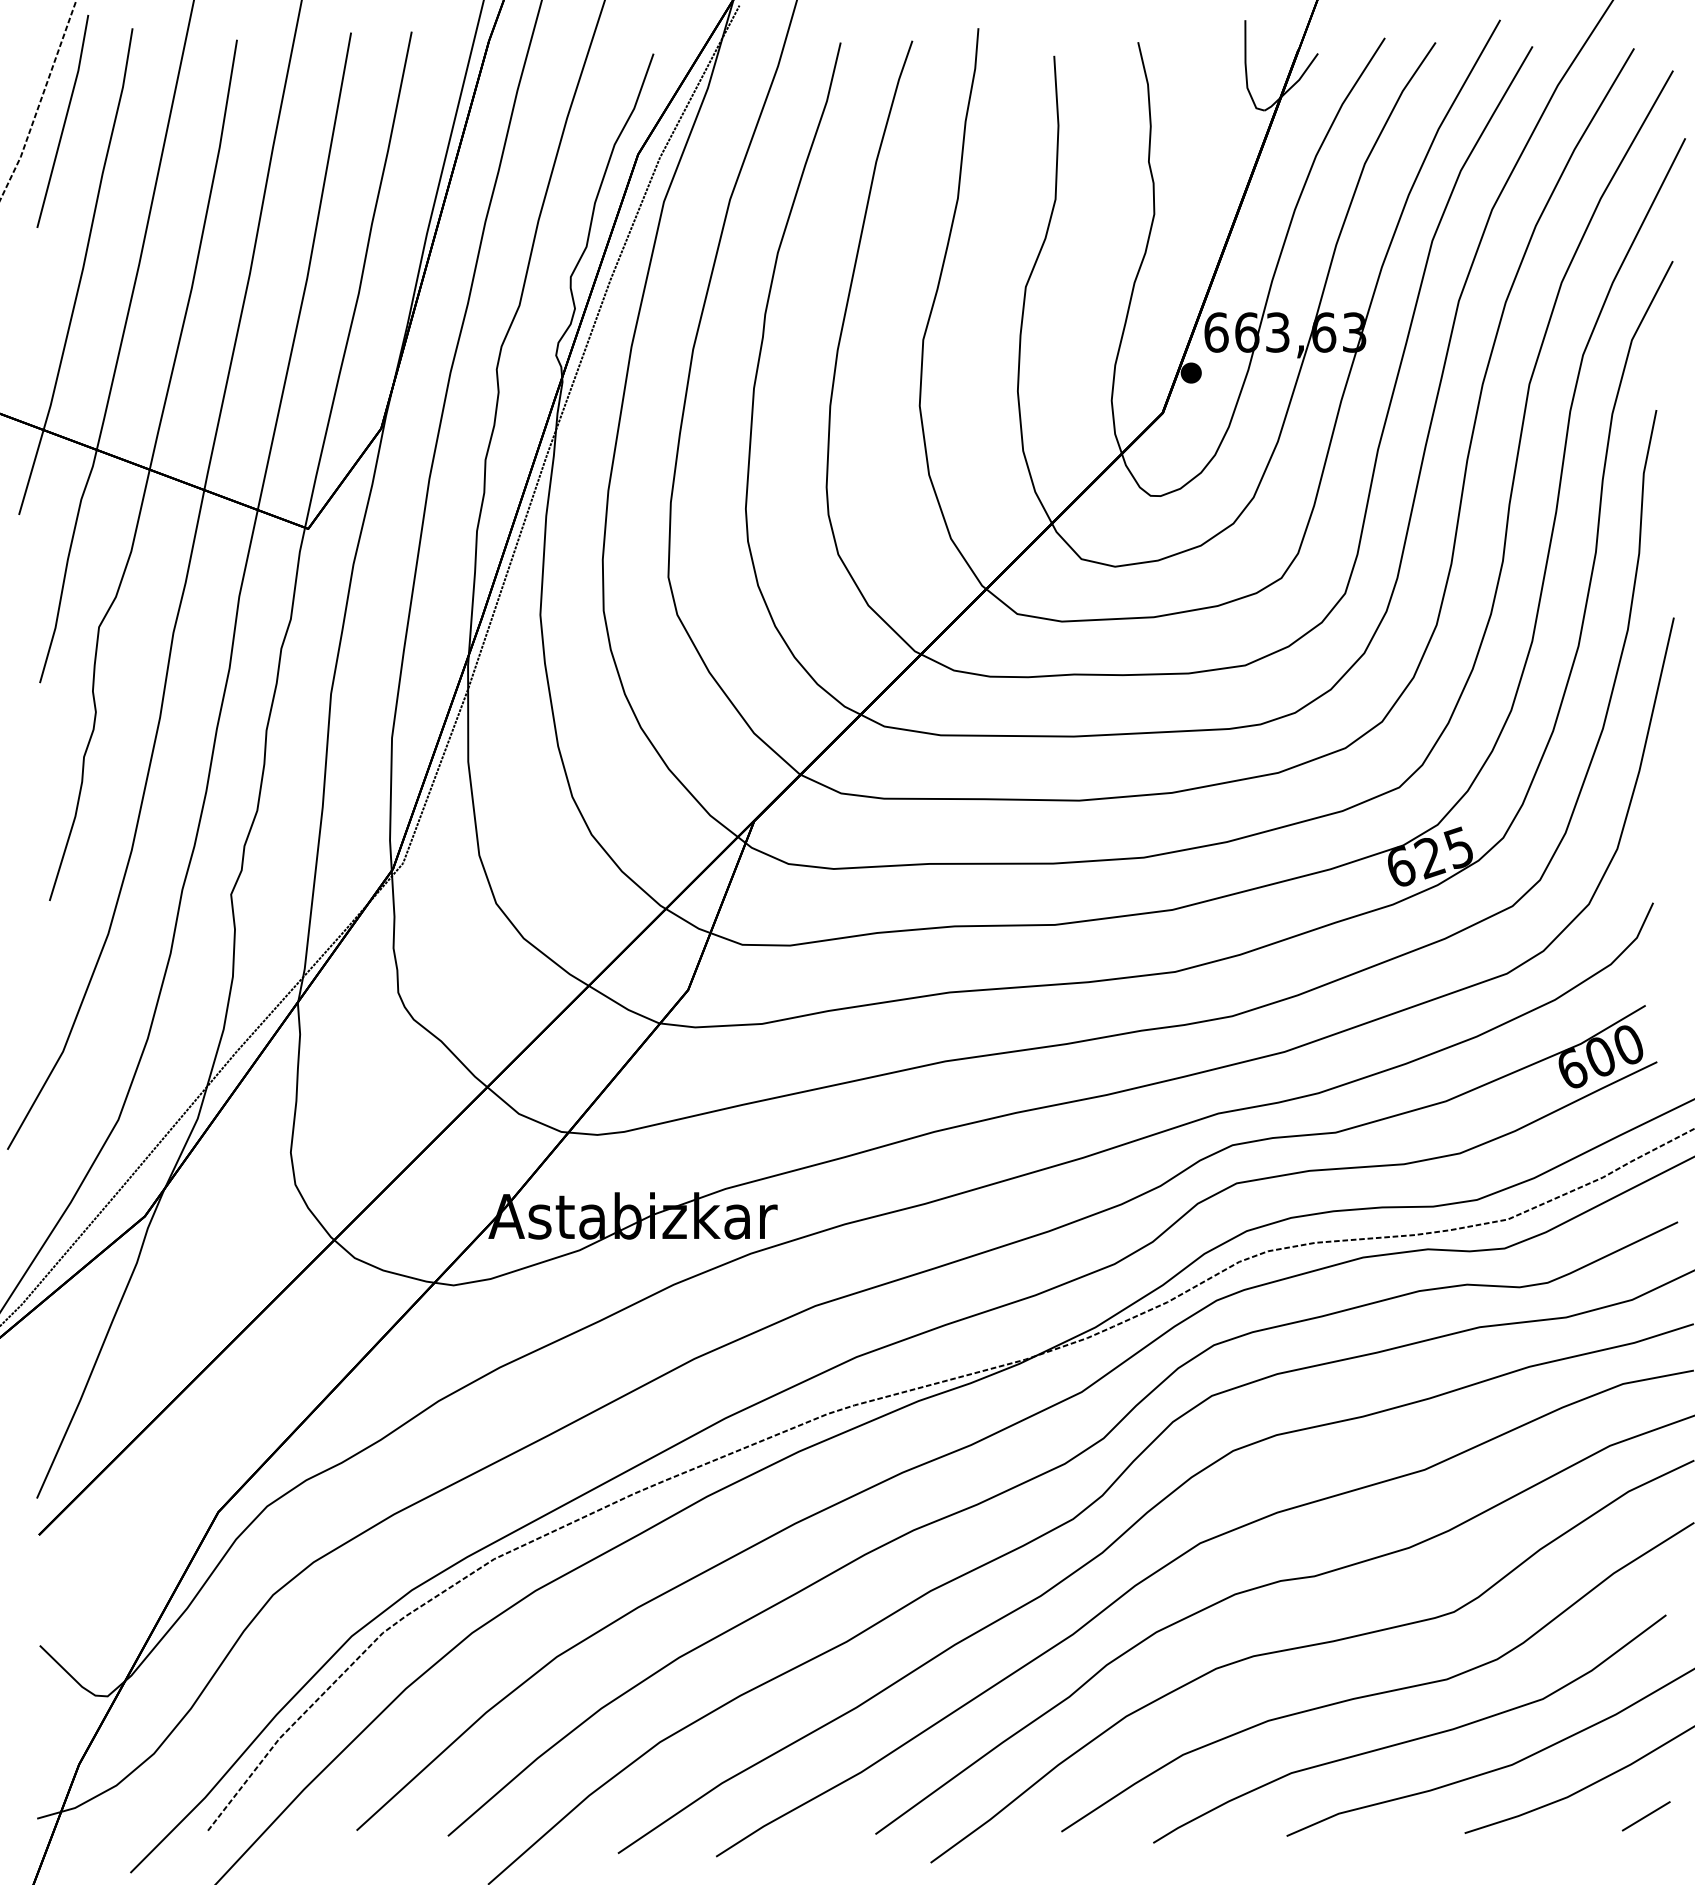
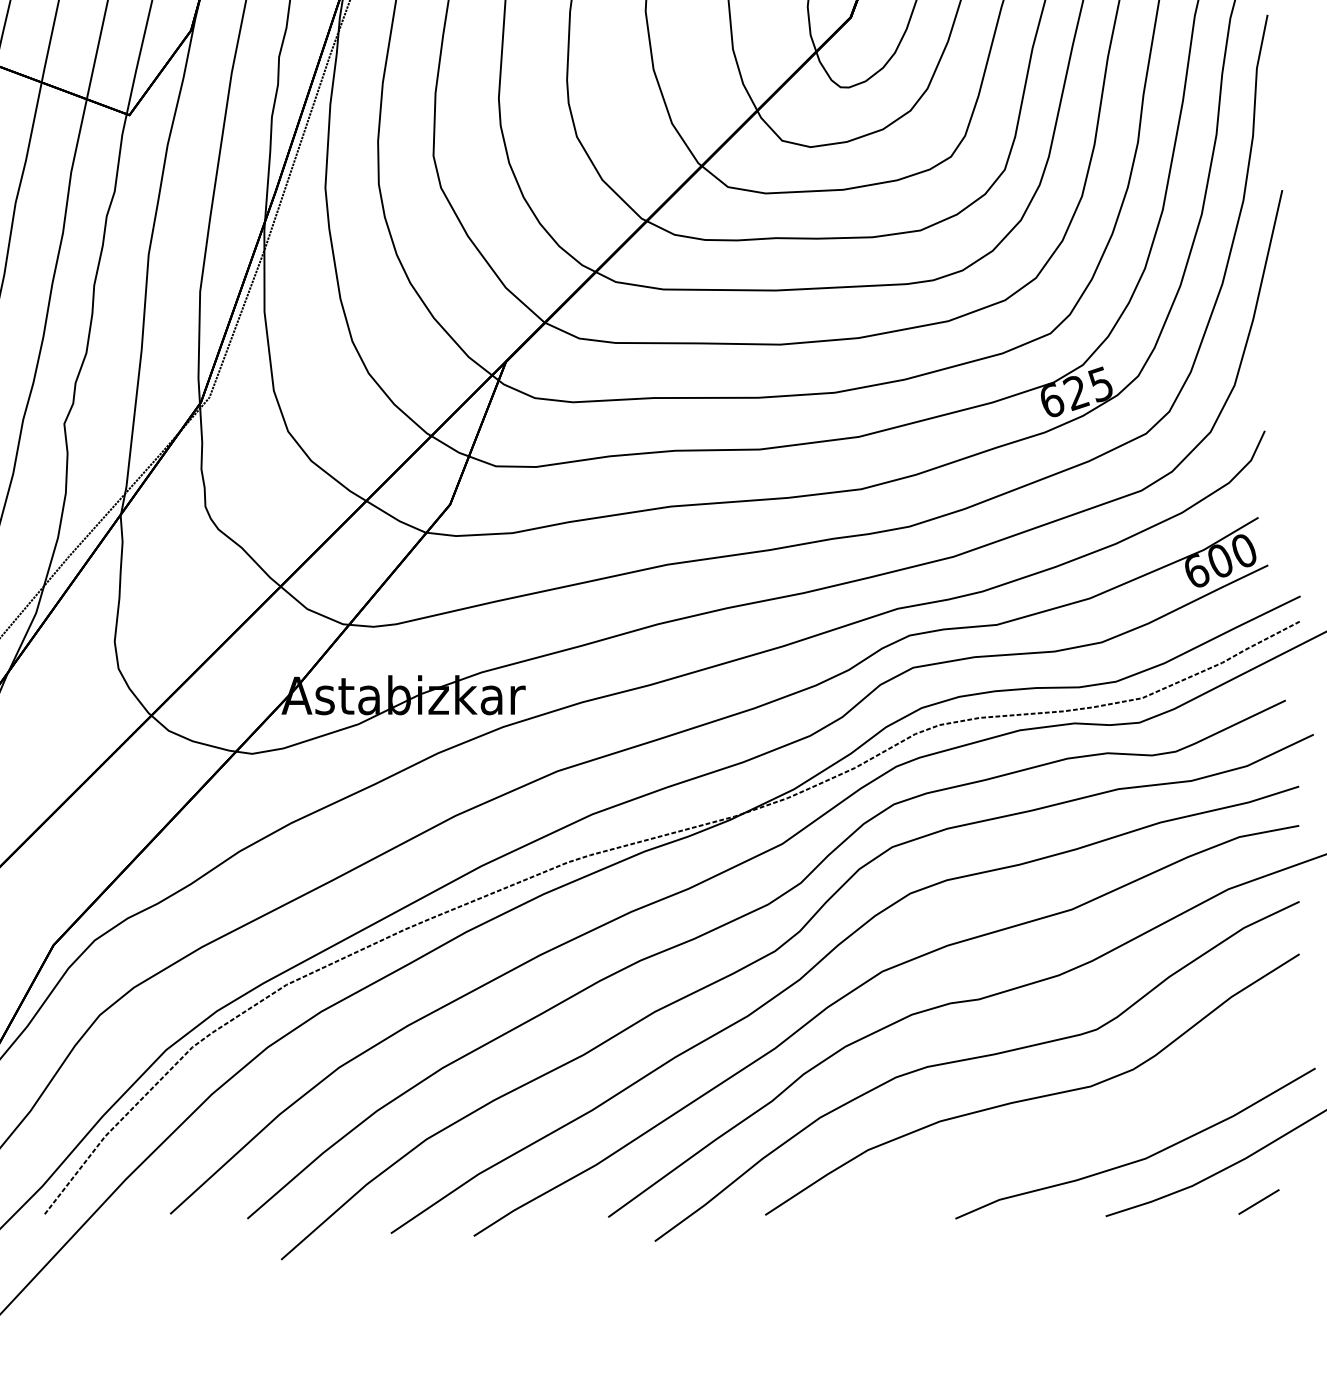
part: (1410, 1739) -> (1059, 1137), removed

